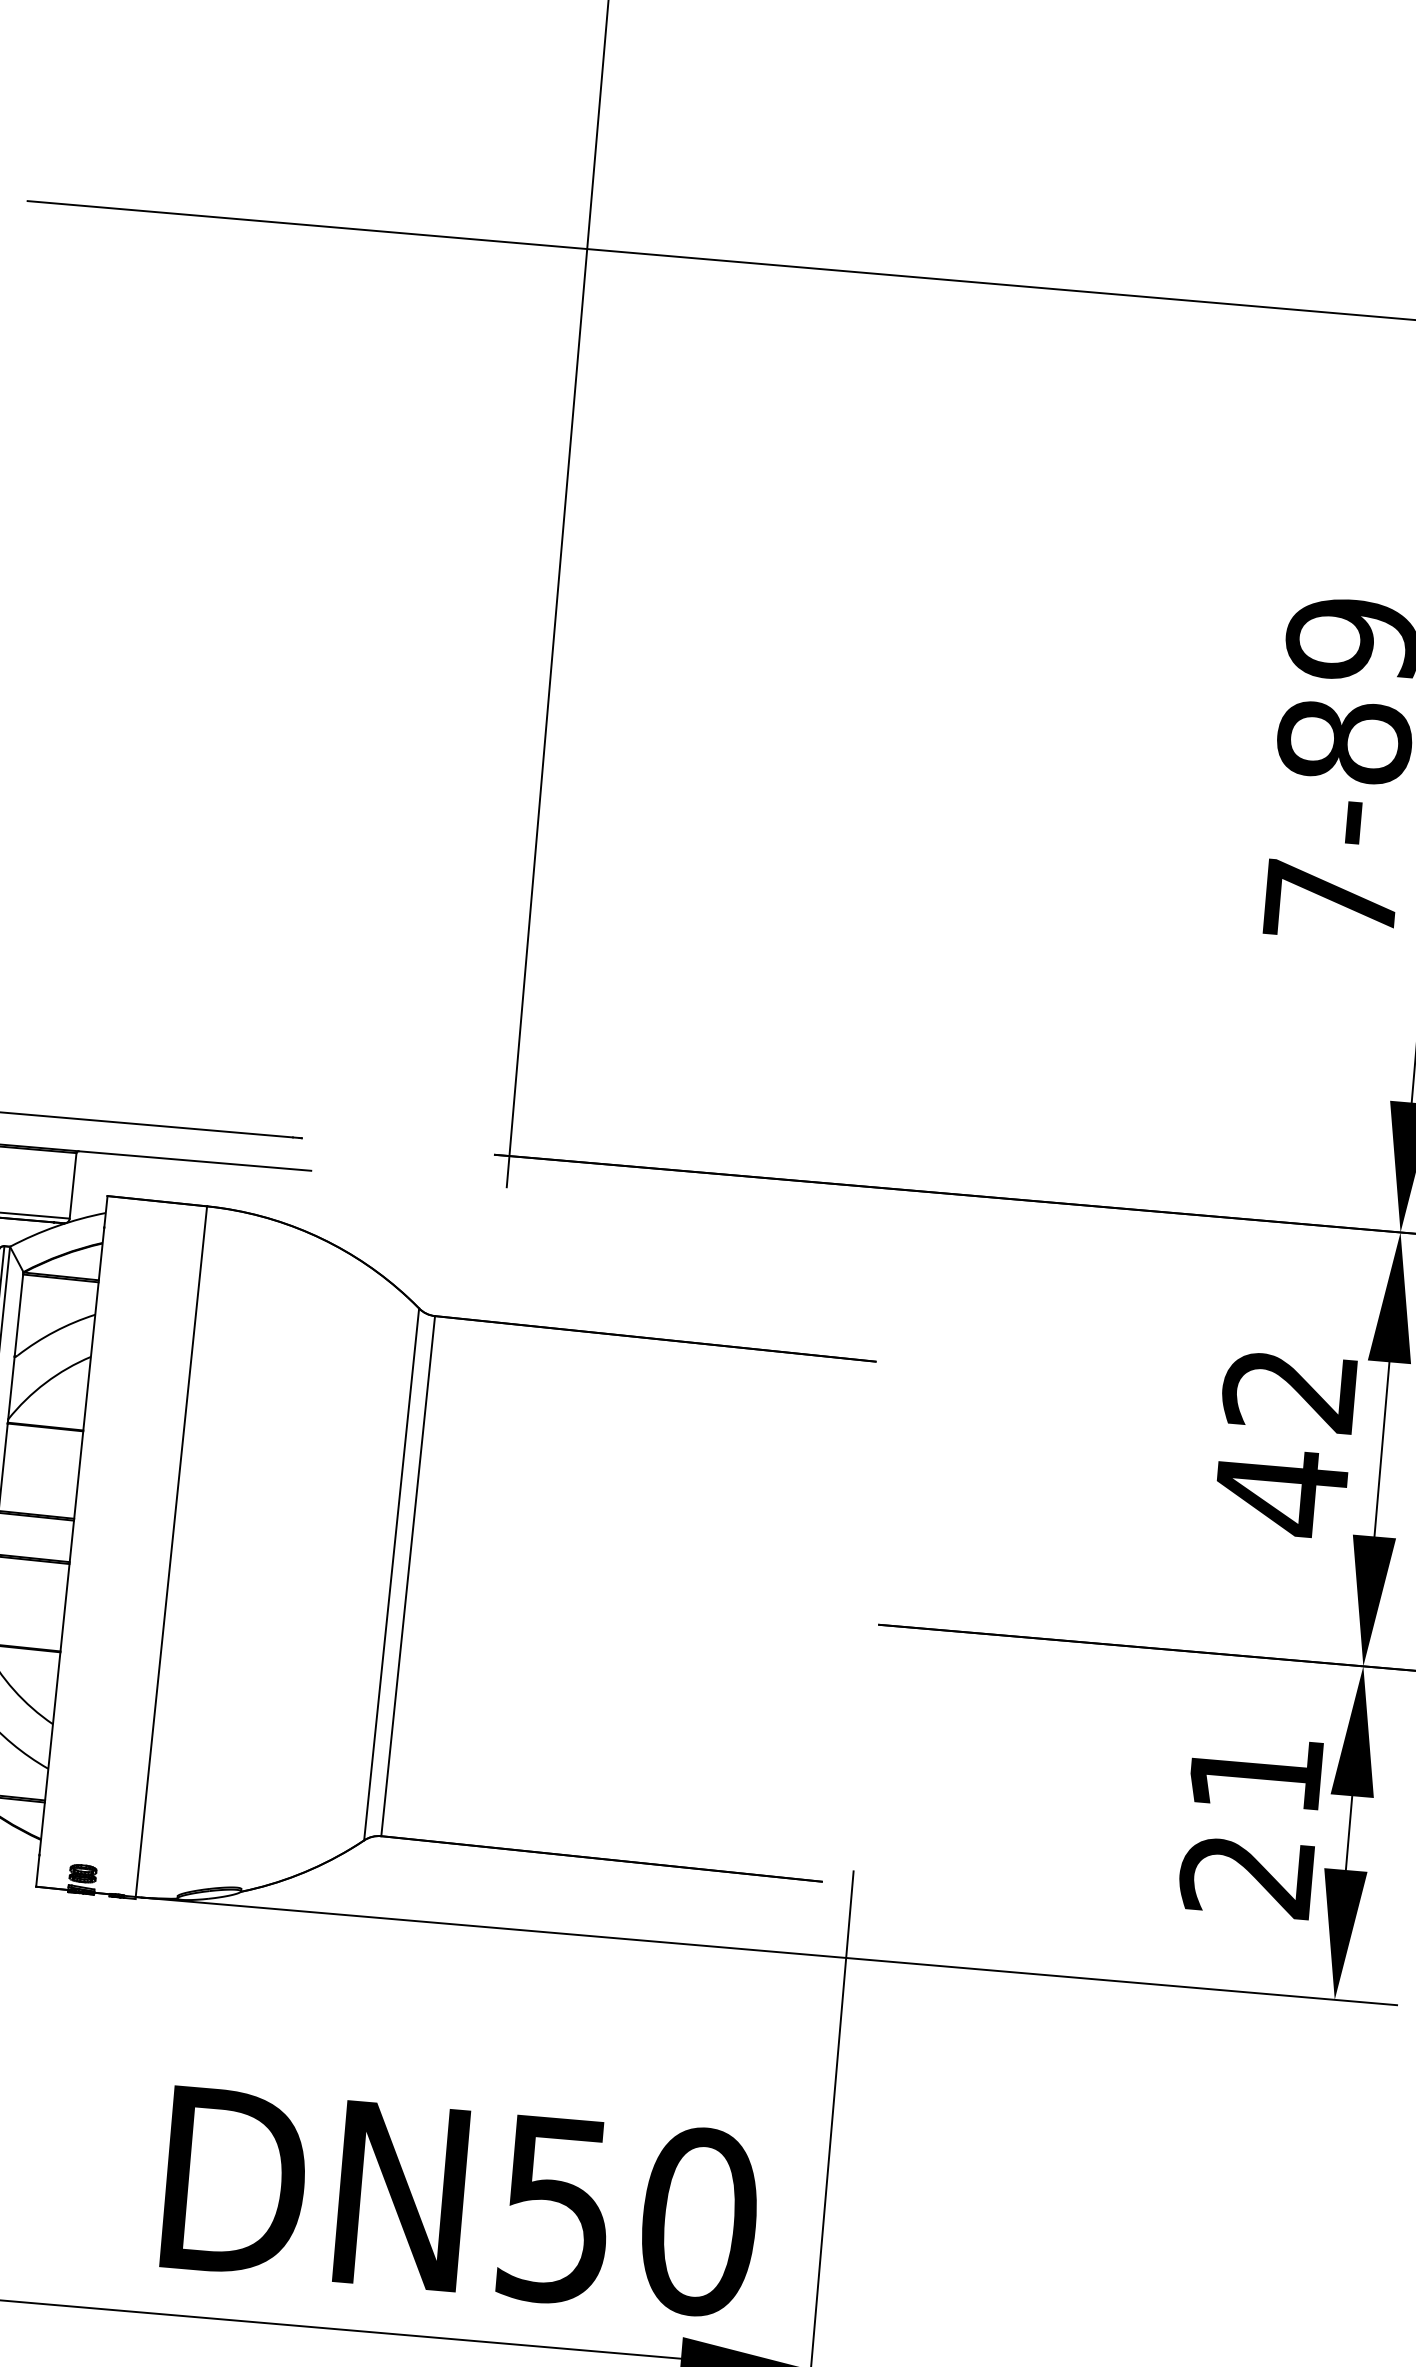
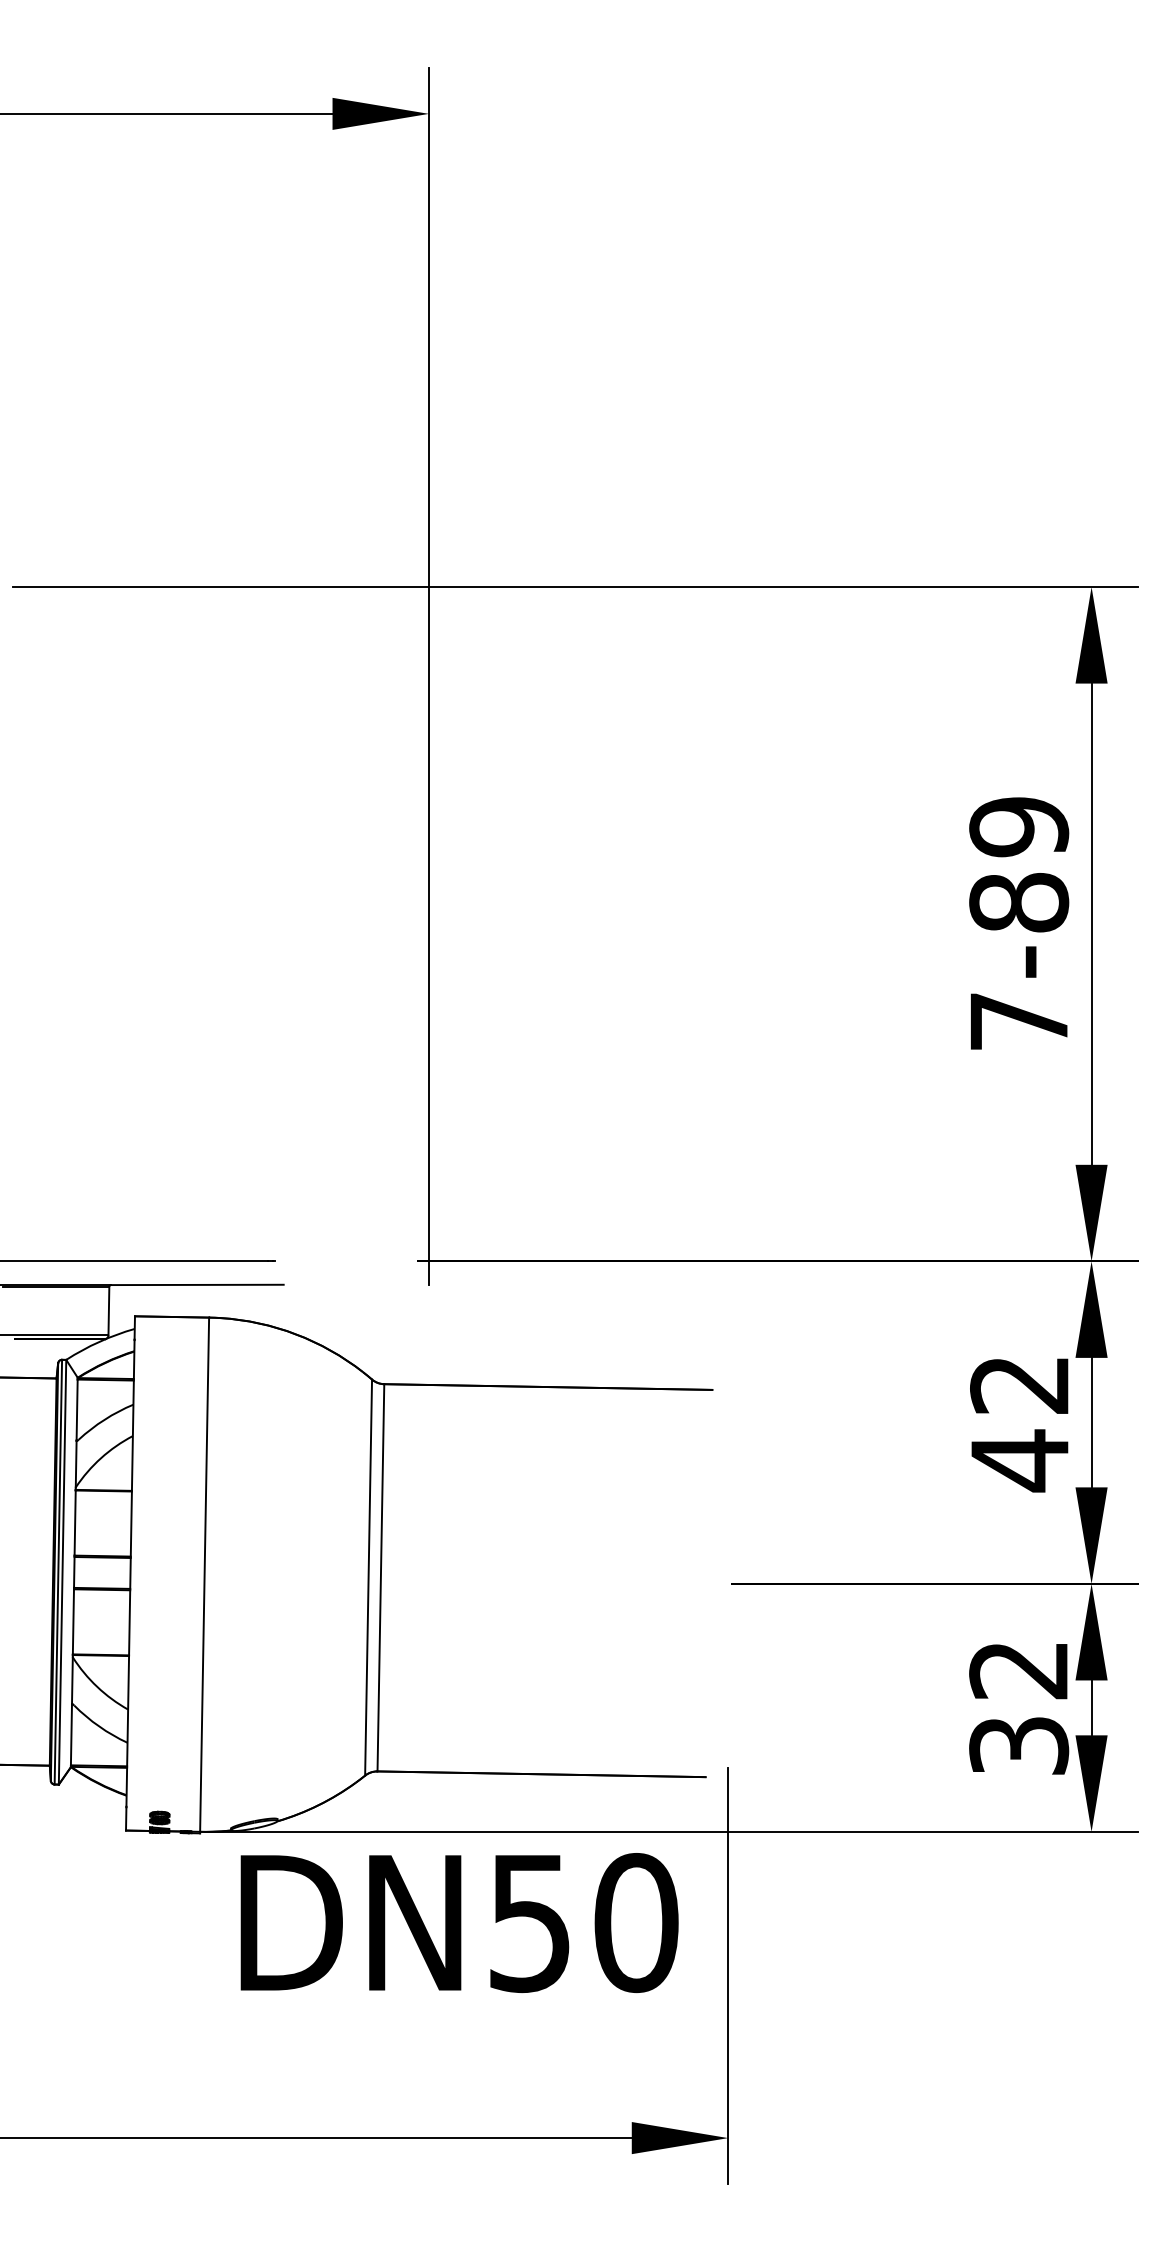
text: (1252, 1825) -> (1019, 1708), 21 -> 32
text: (461, 2200) -> (459, 1922), moved

